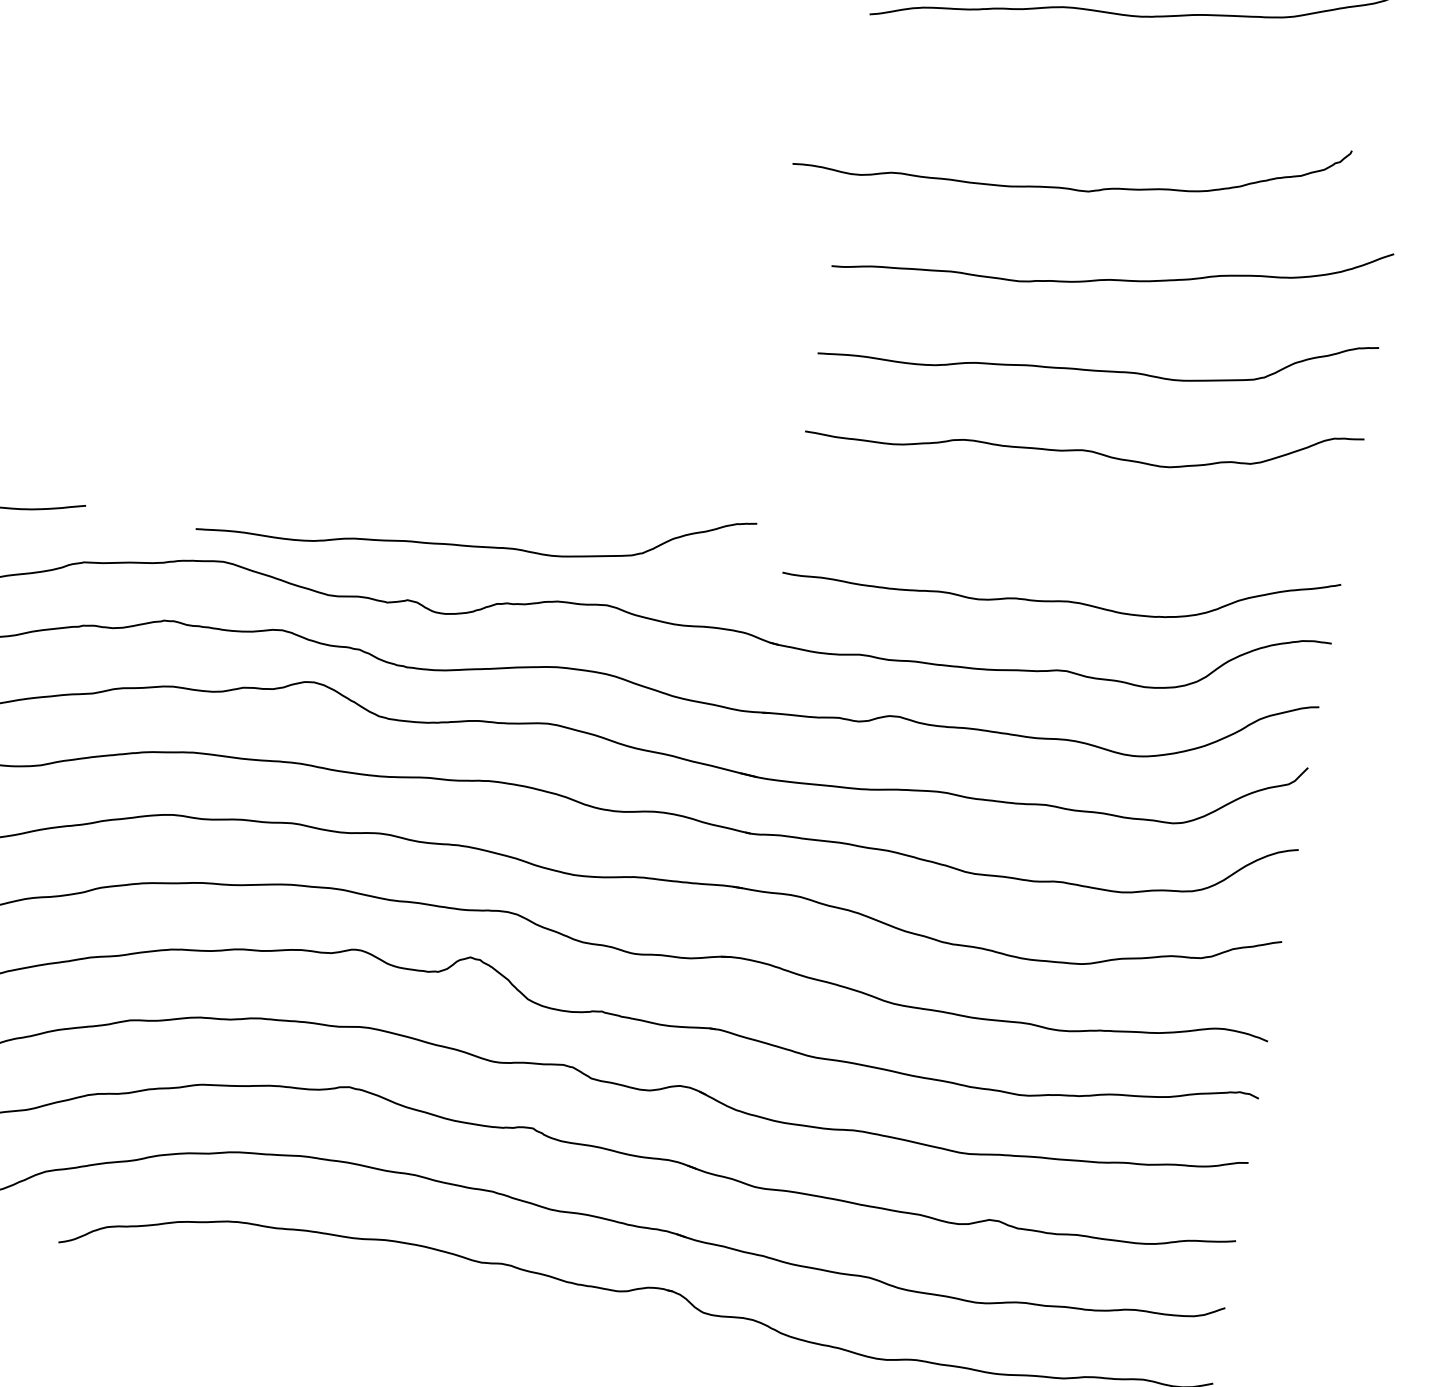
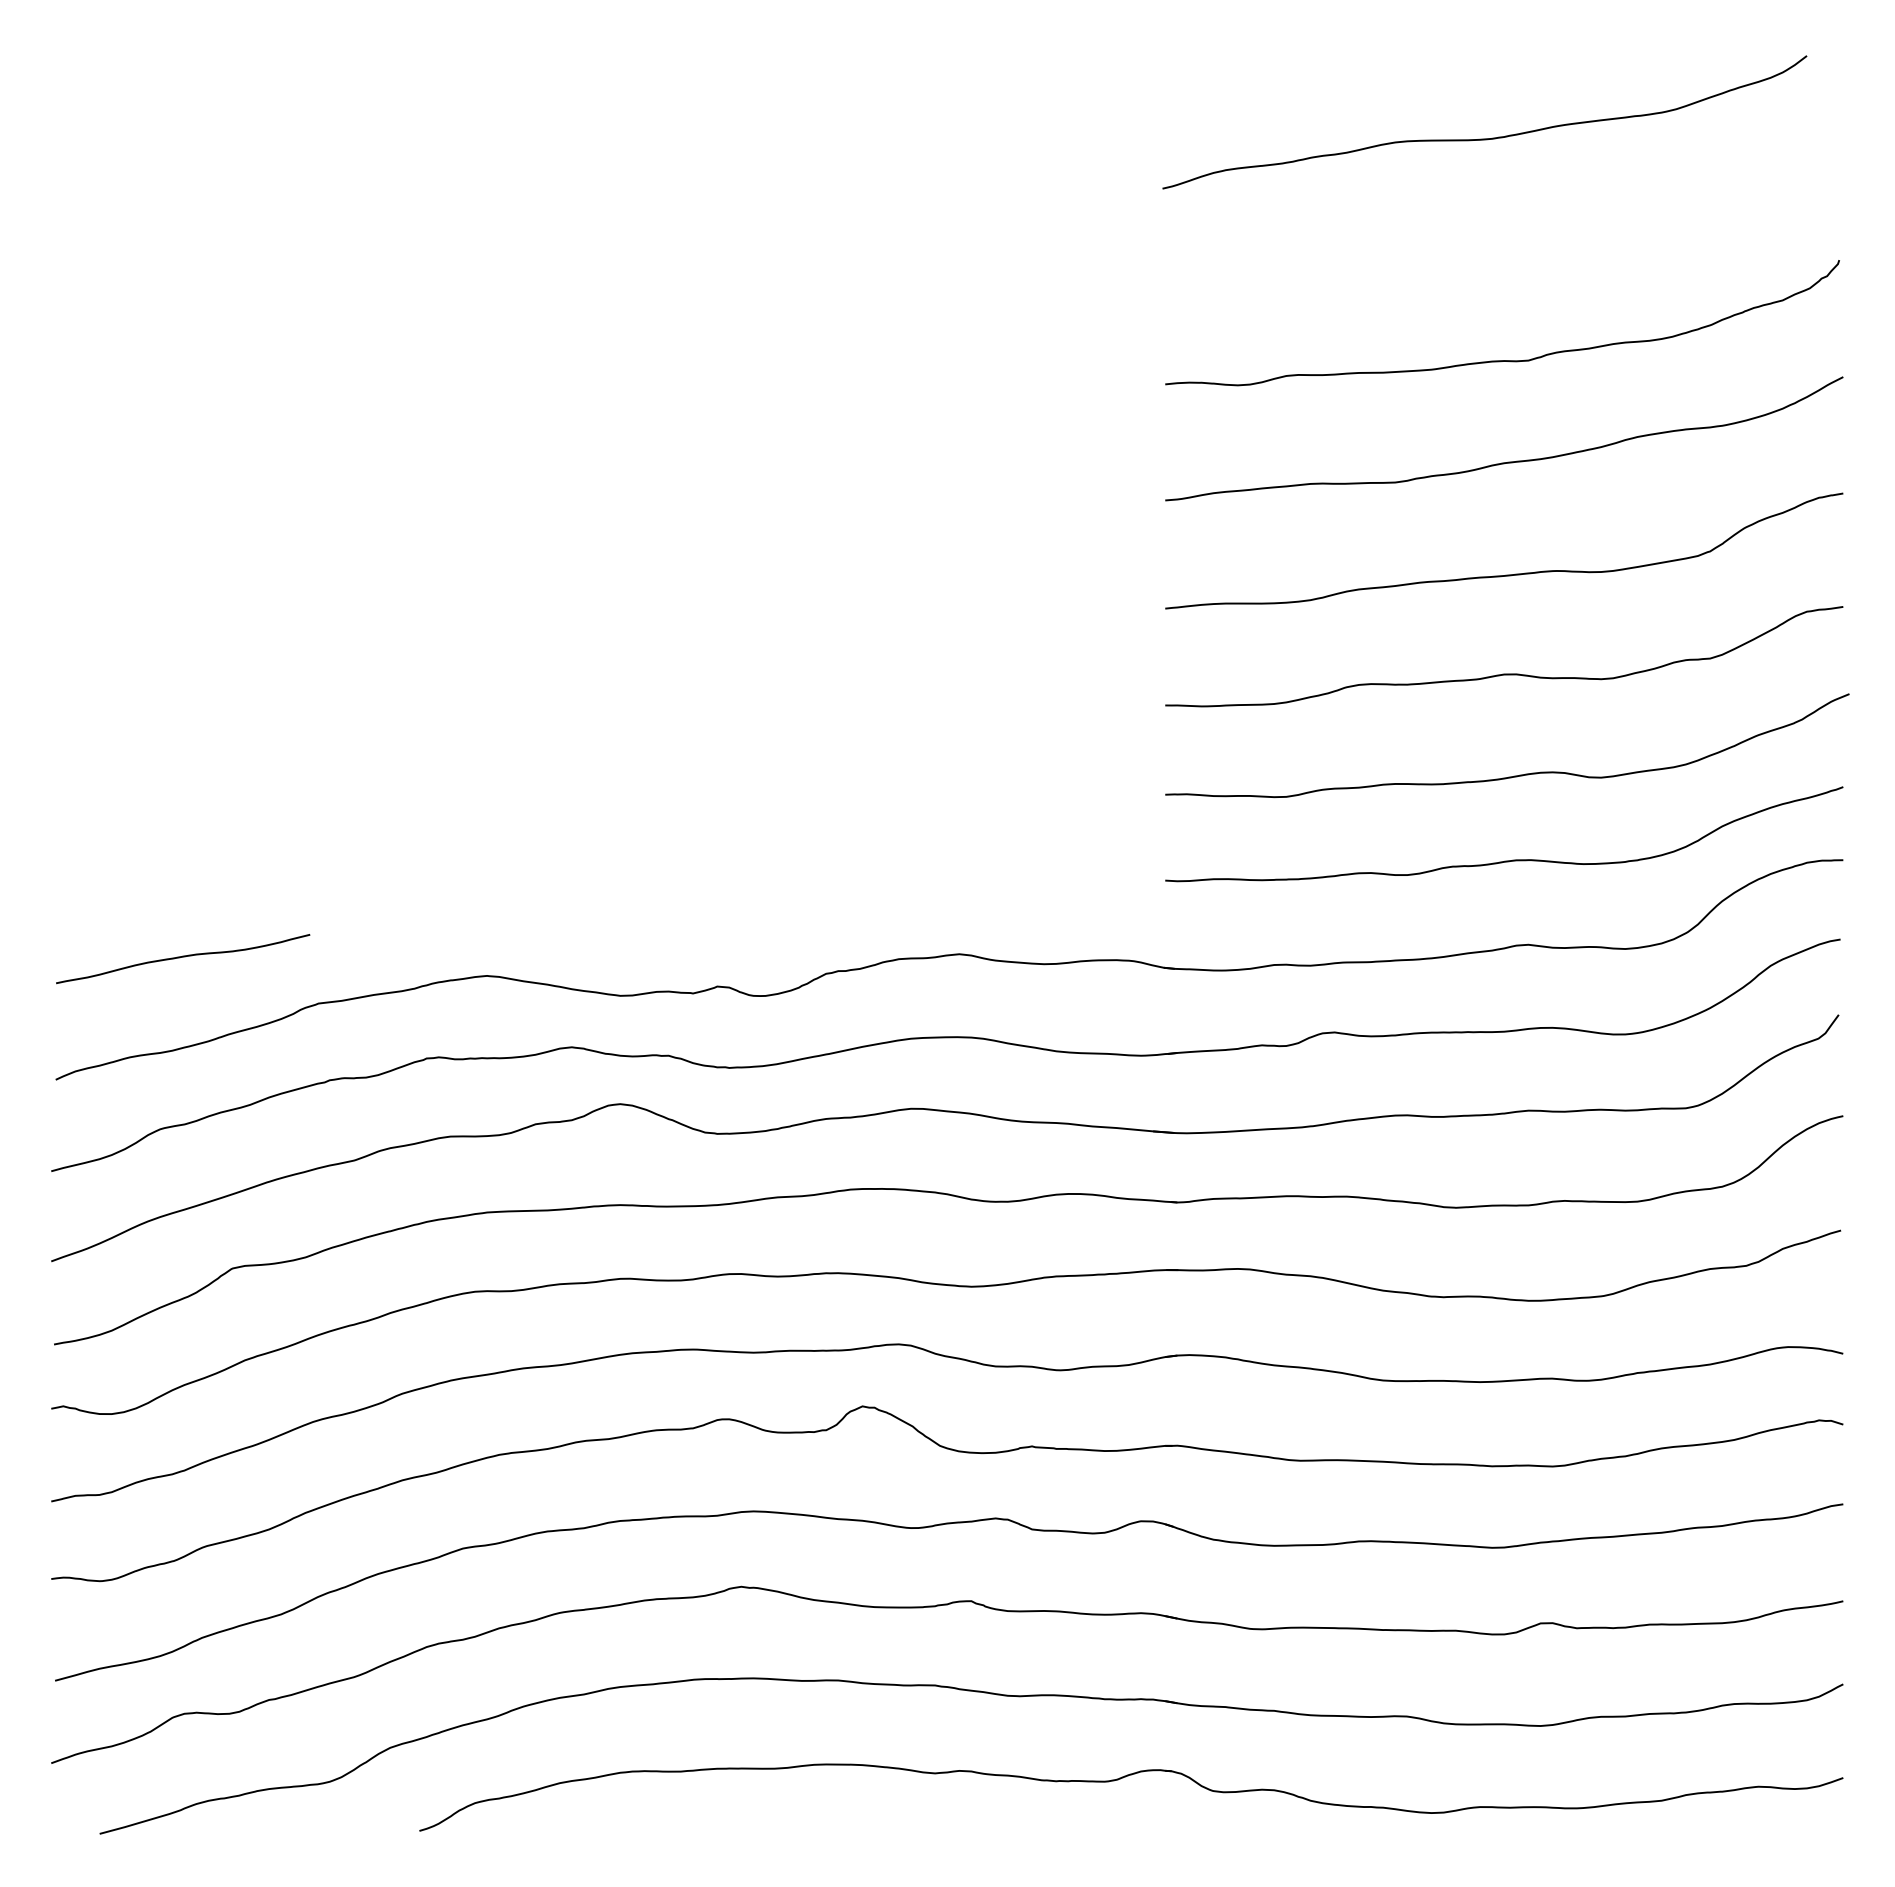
curve: (1067, 188) -> (1502, 360), moved
curve: (1077, 532) -> (1514, 775), added
curve: (474, 545) -> (787, 907), removed

